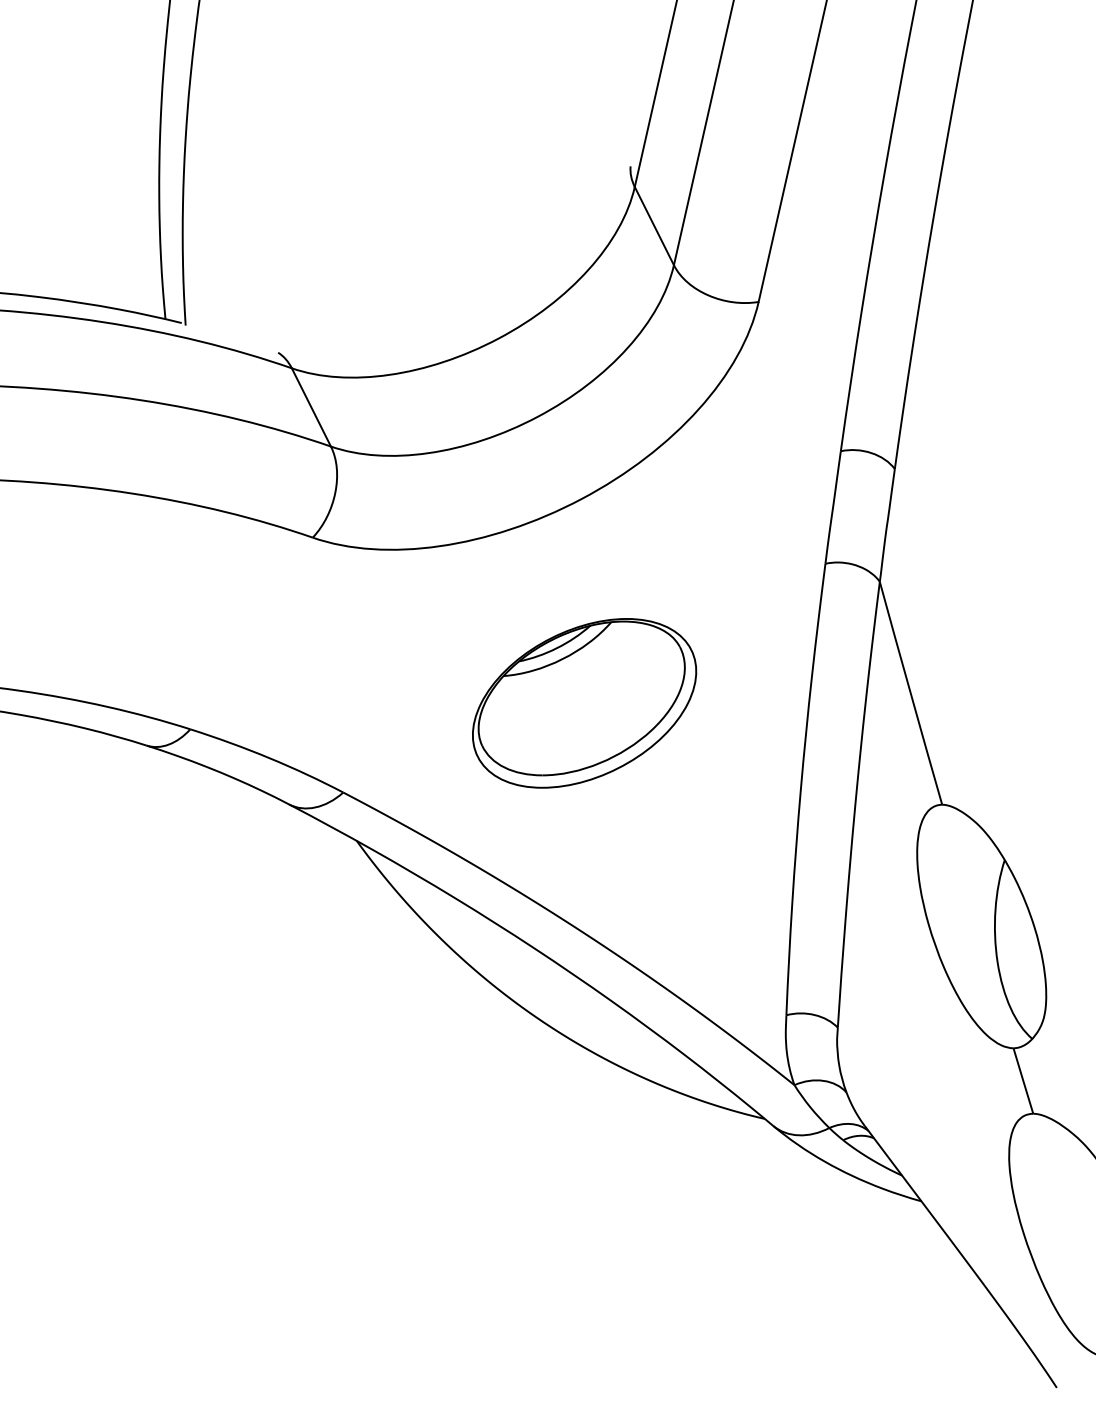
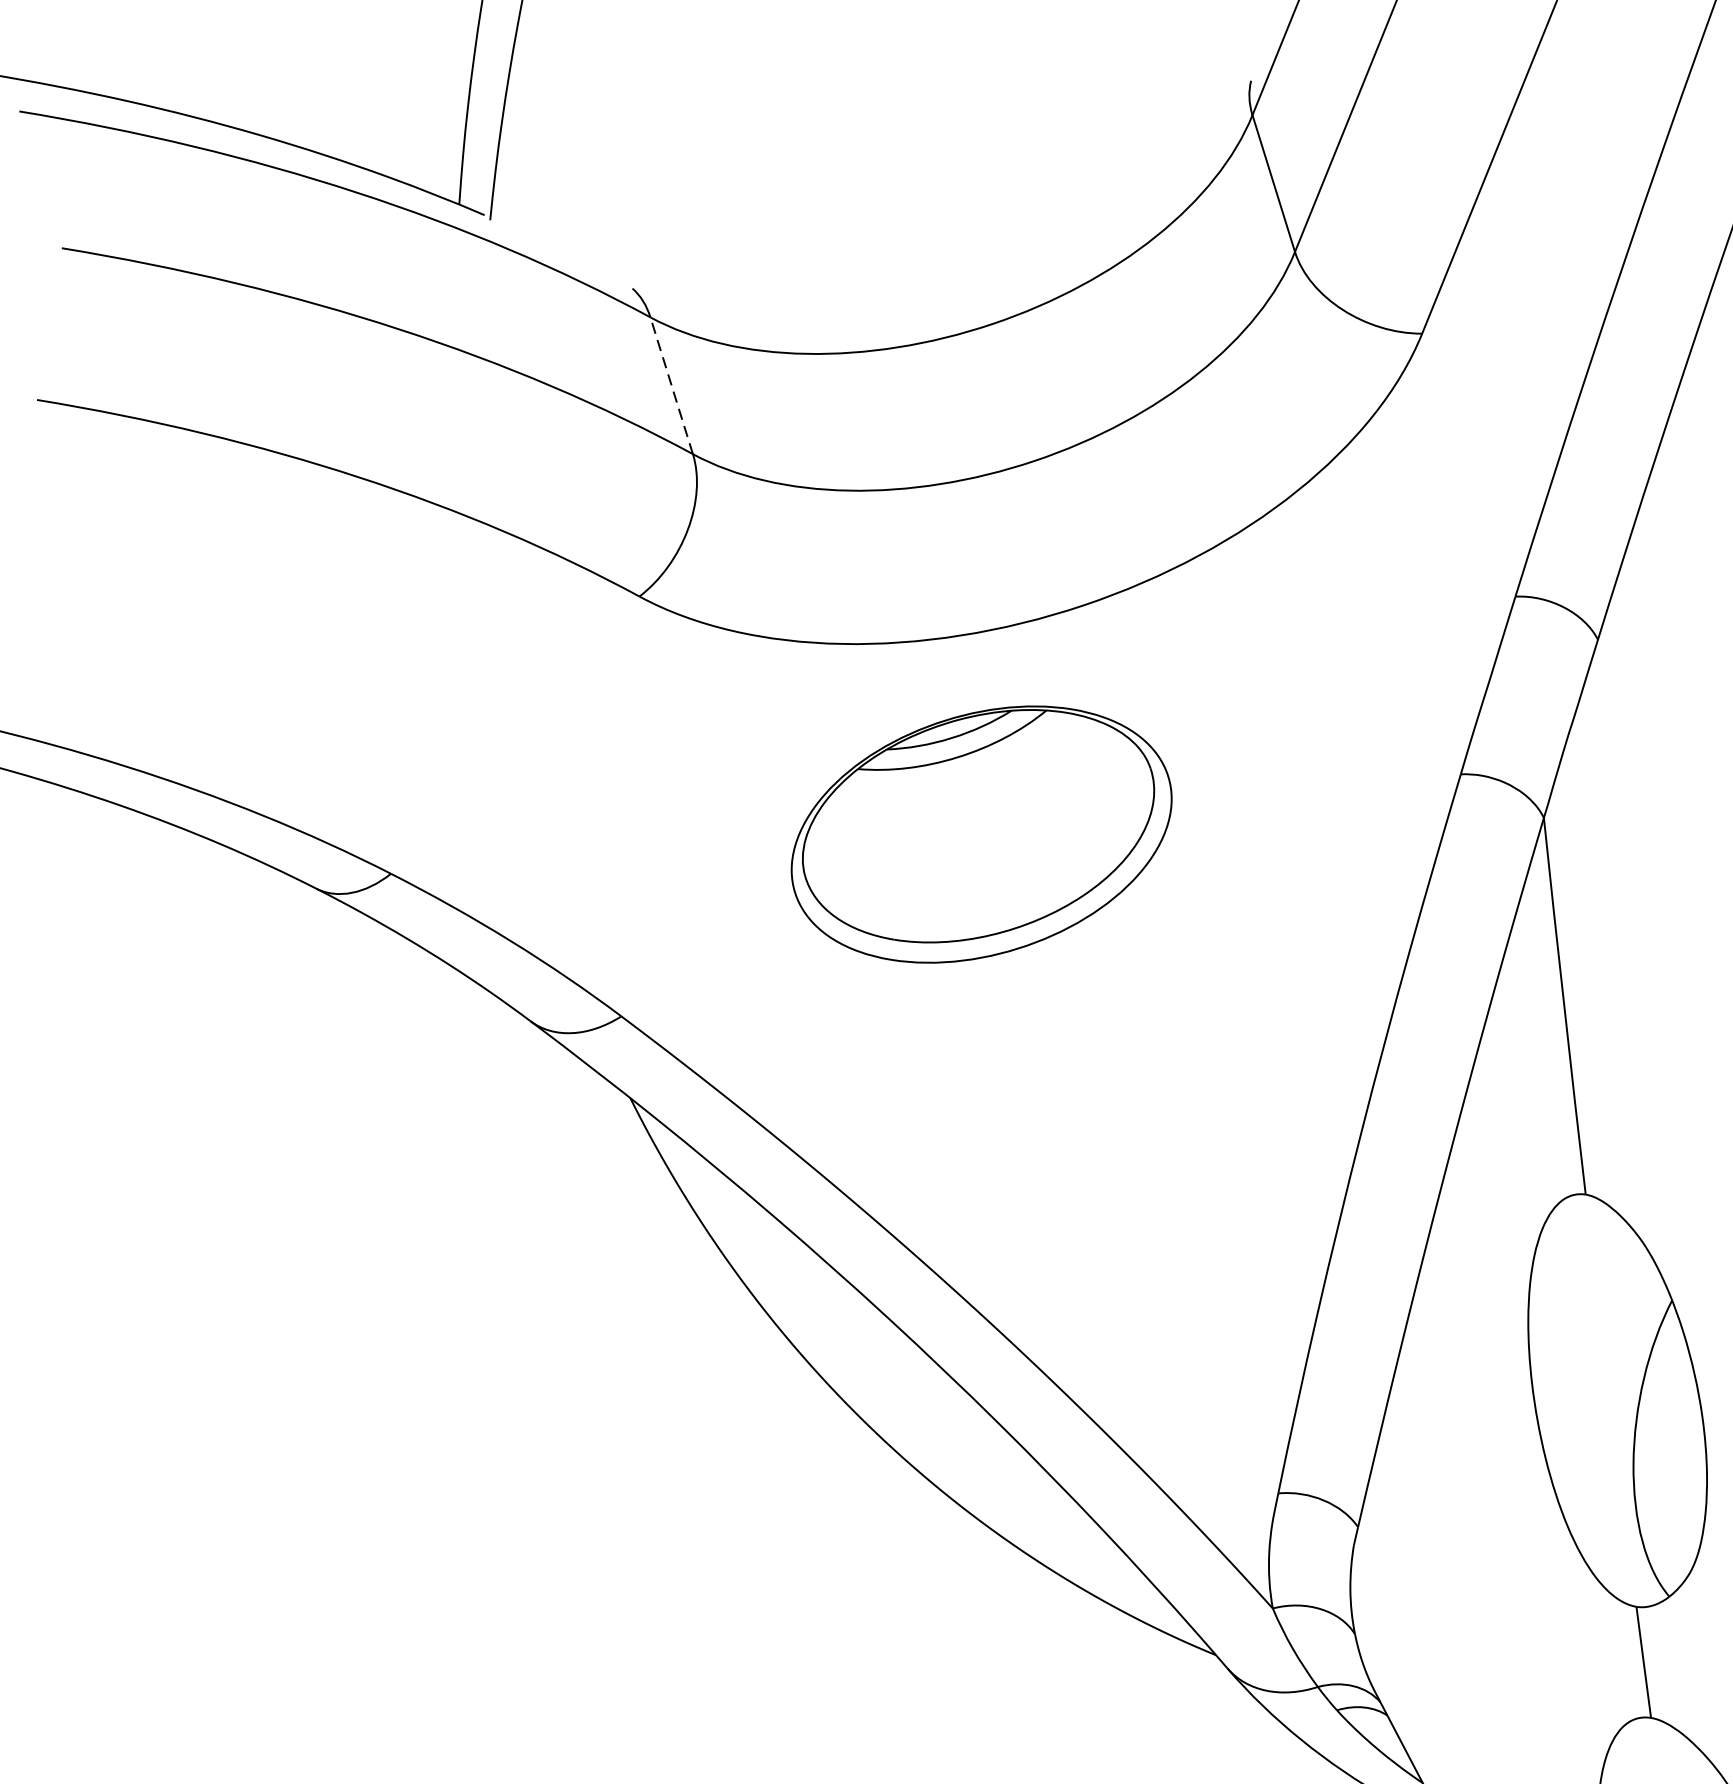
line: (311, 407) -> (671, 385), solid -> dashed
part: (584, 703) -> (981, 834), moved

